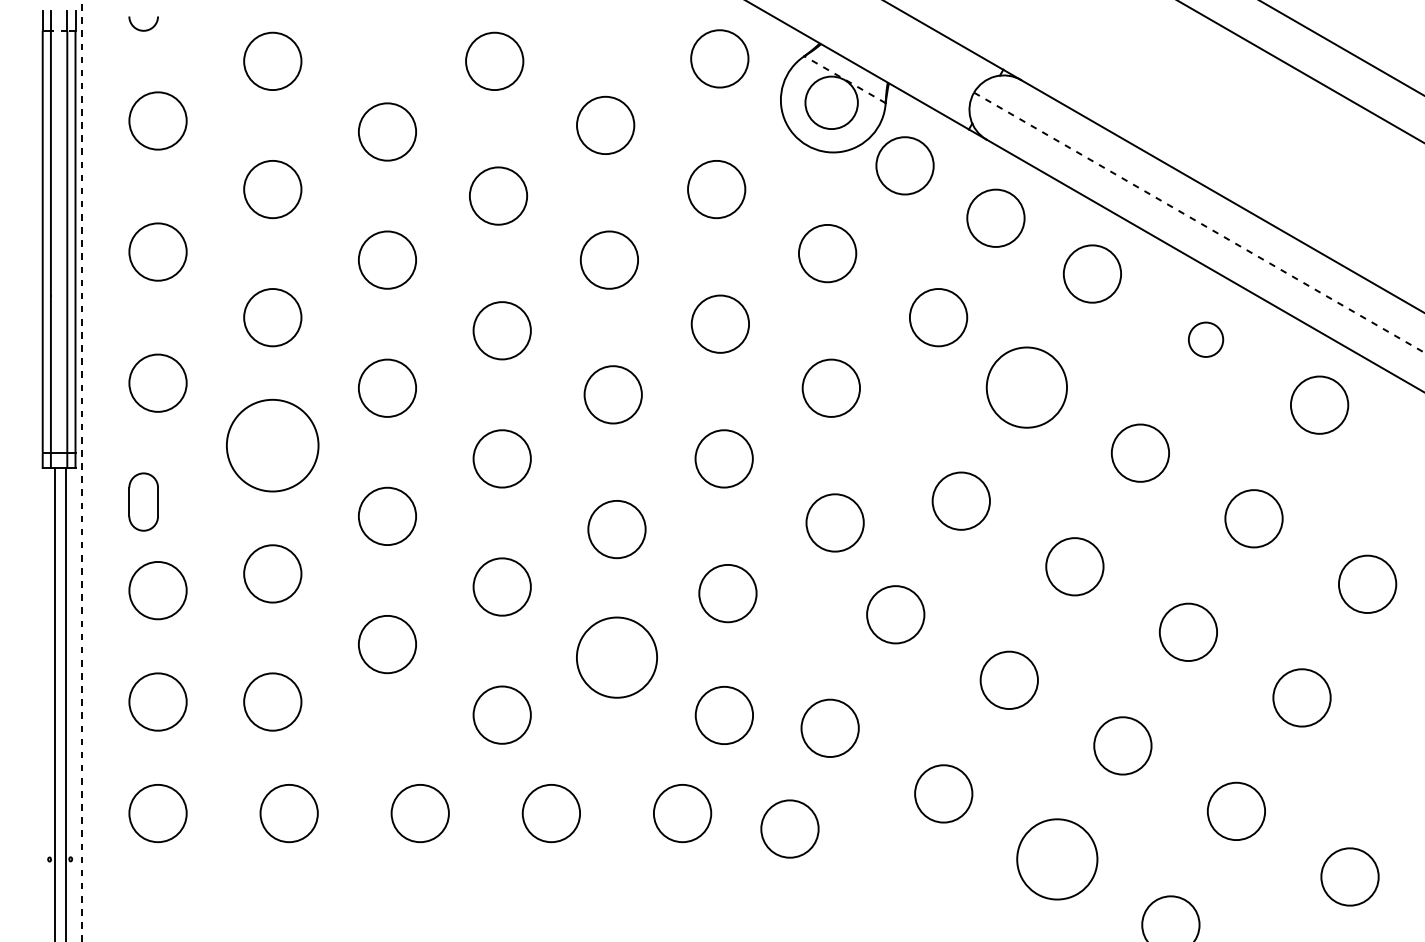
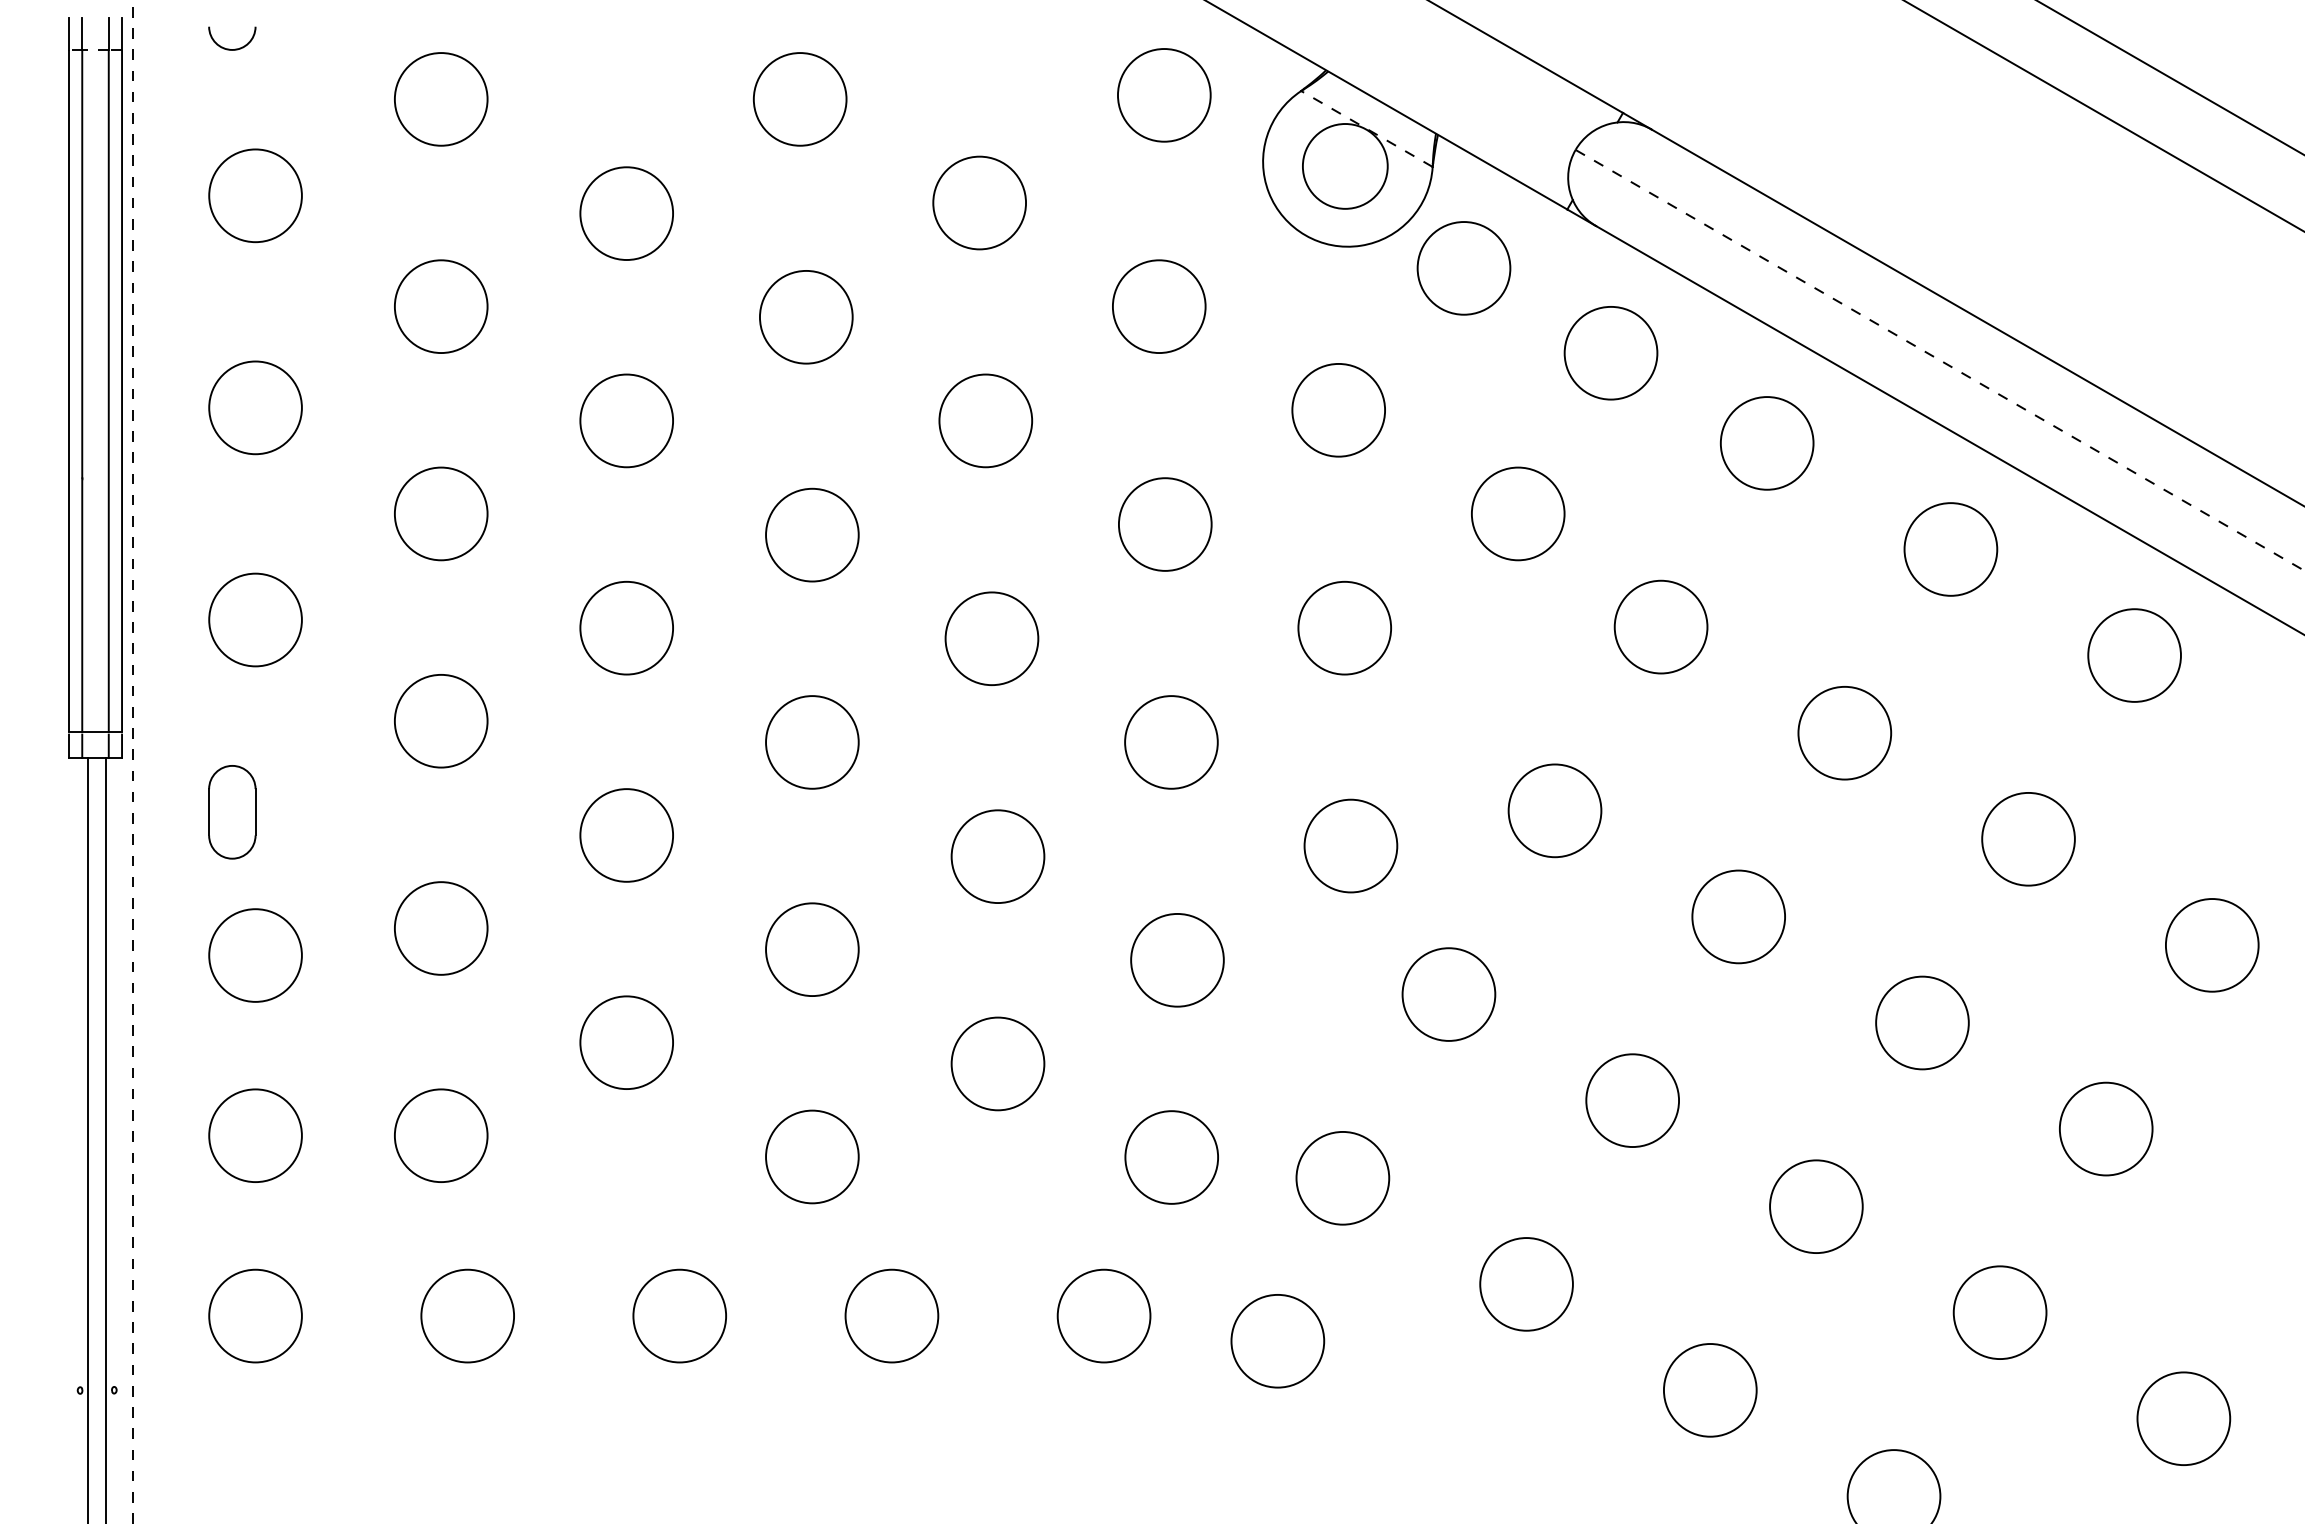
circle: (1205, 339) -> (1950, 549), size x1.67
circle: (1026, 387) -> (1660, 626), size x0.71
circle: (272, 445) -> (440, 720), size x0.62
circle: (616, 657) -> (997, 1063), size x0.71
circle: (1056, 859) -> (1708, 1390), size x0.71

